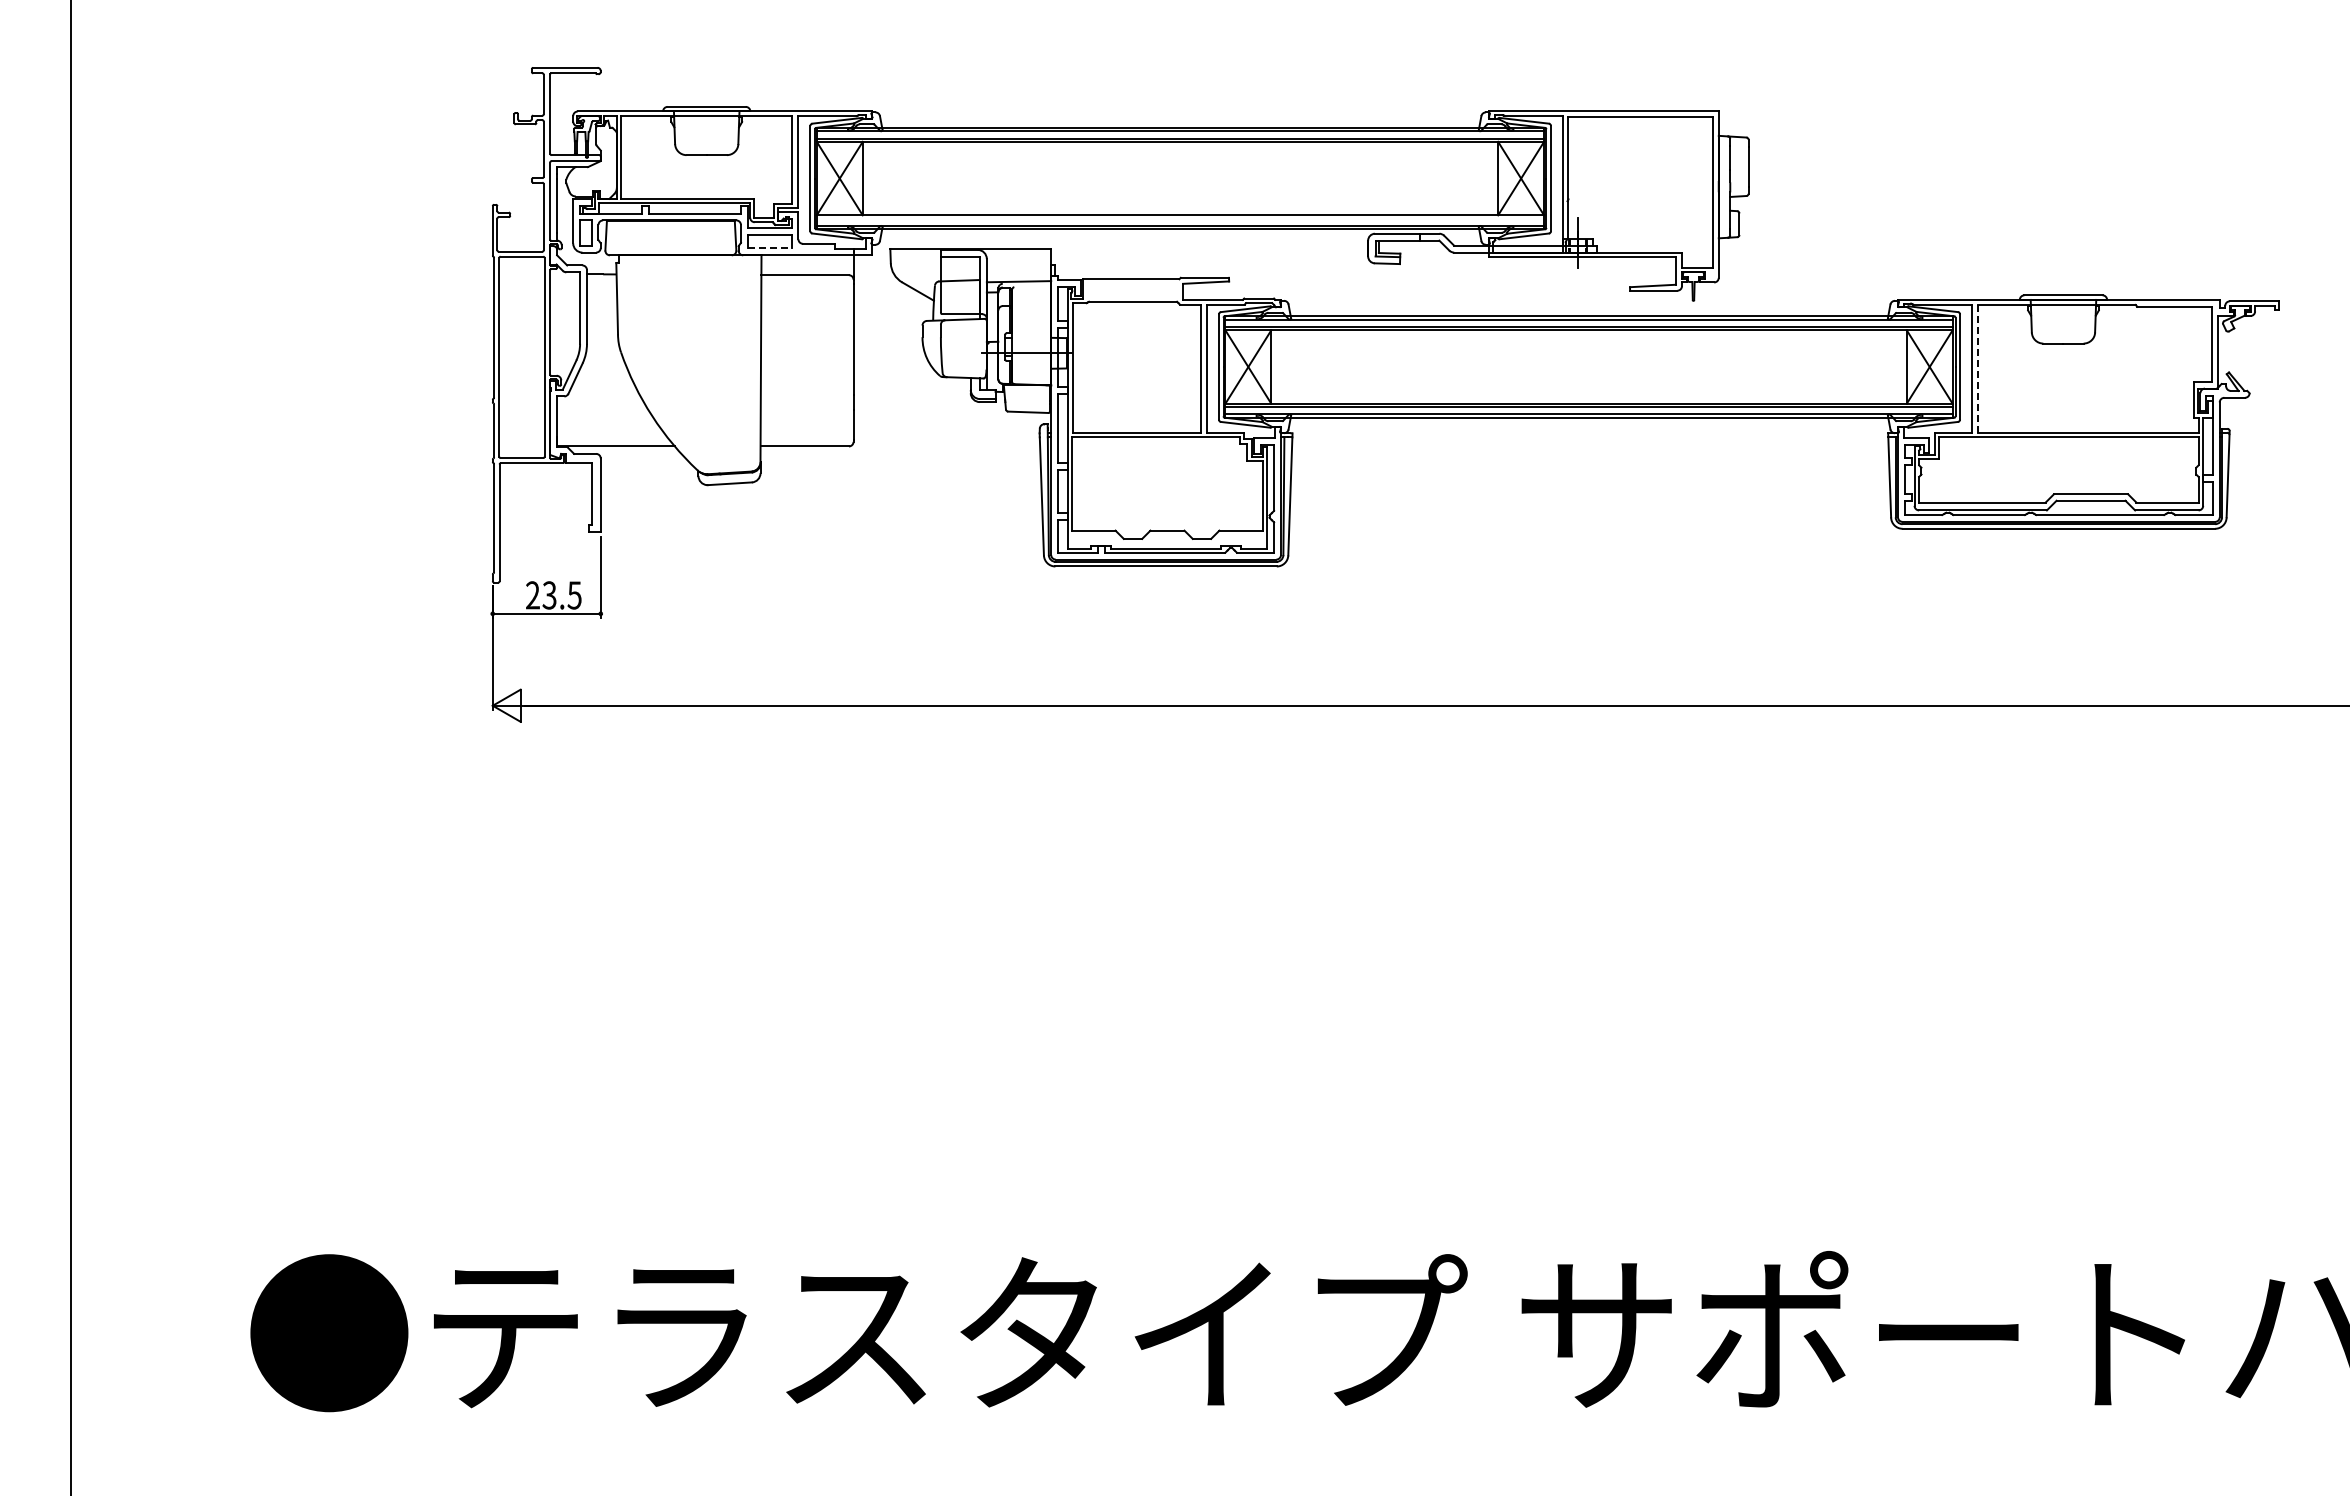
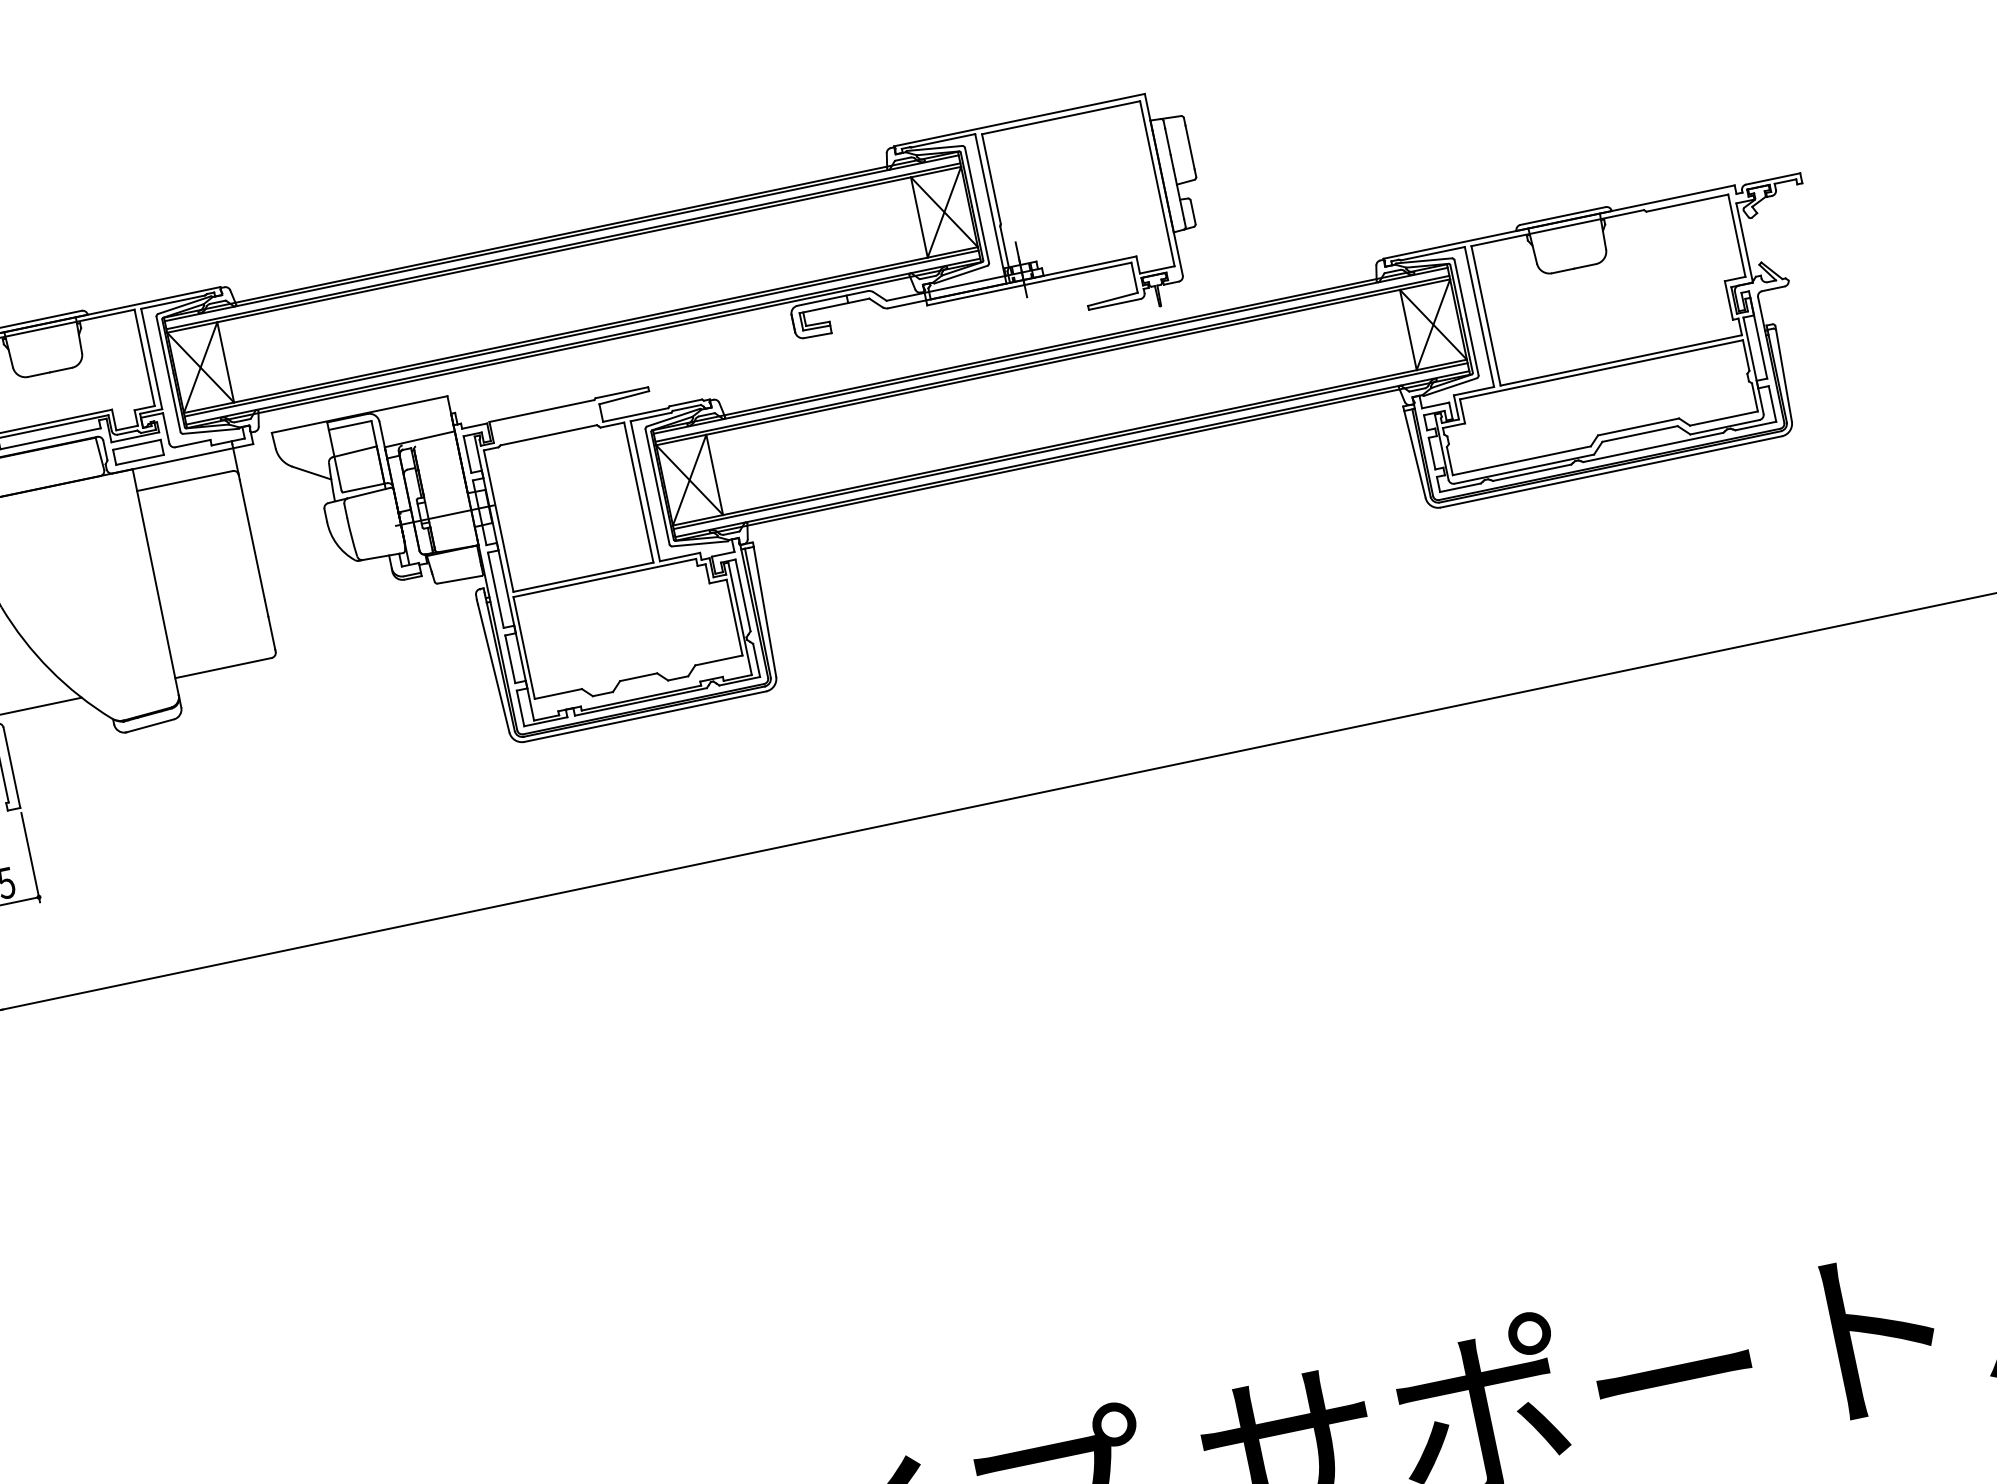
line: (1180, 218) -> (581, 333), added
line: (769, 248) -> (139, 459), dashed -> solid
line: (1977, 368) -> (1485, 315), dashed -> solid

